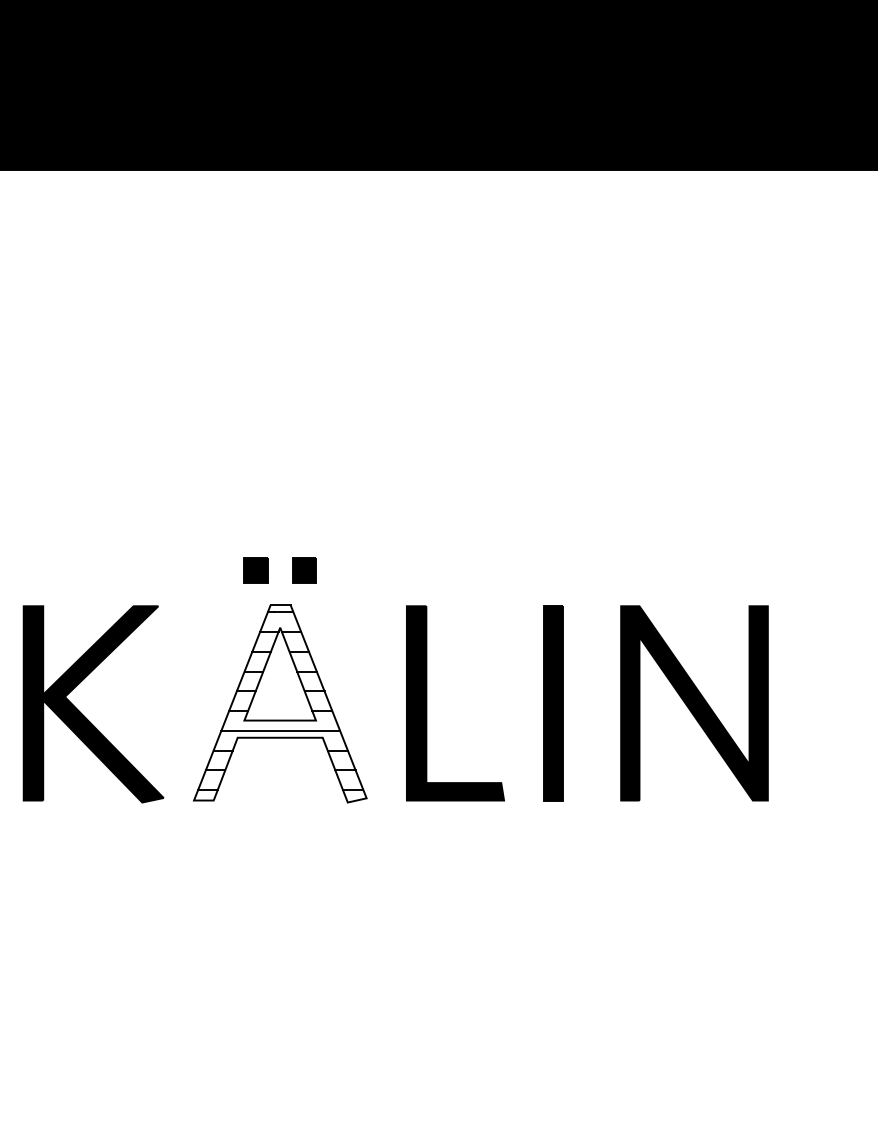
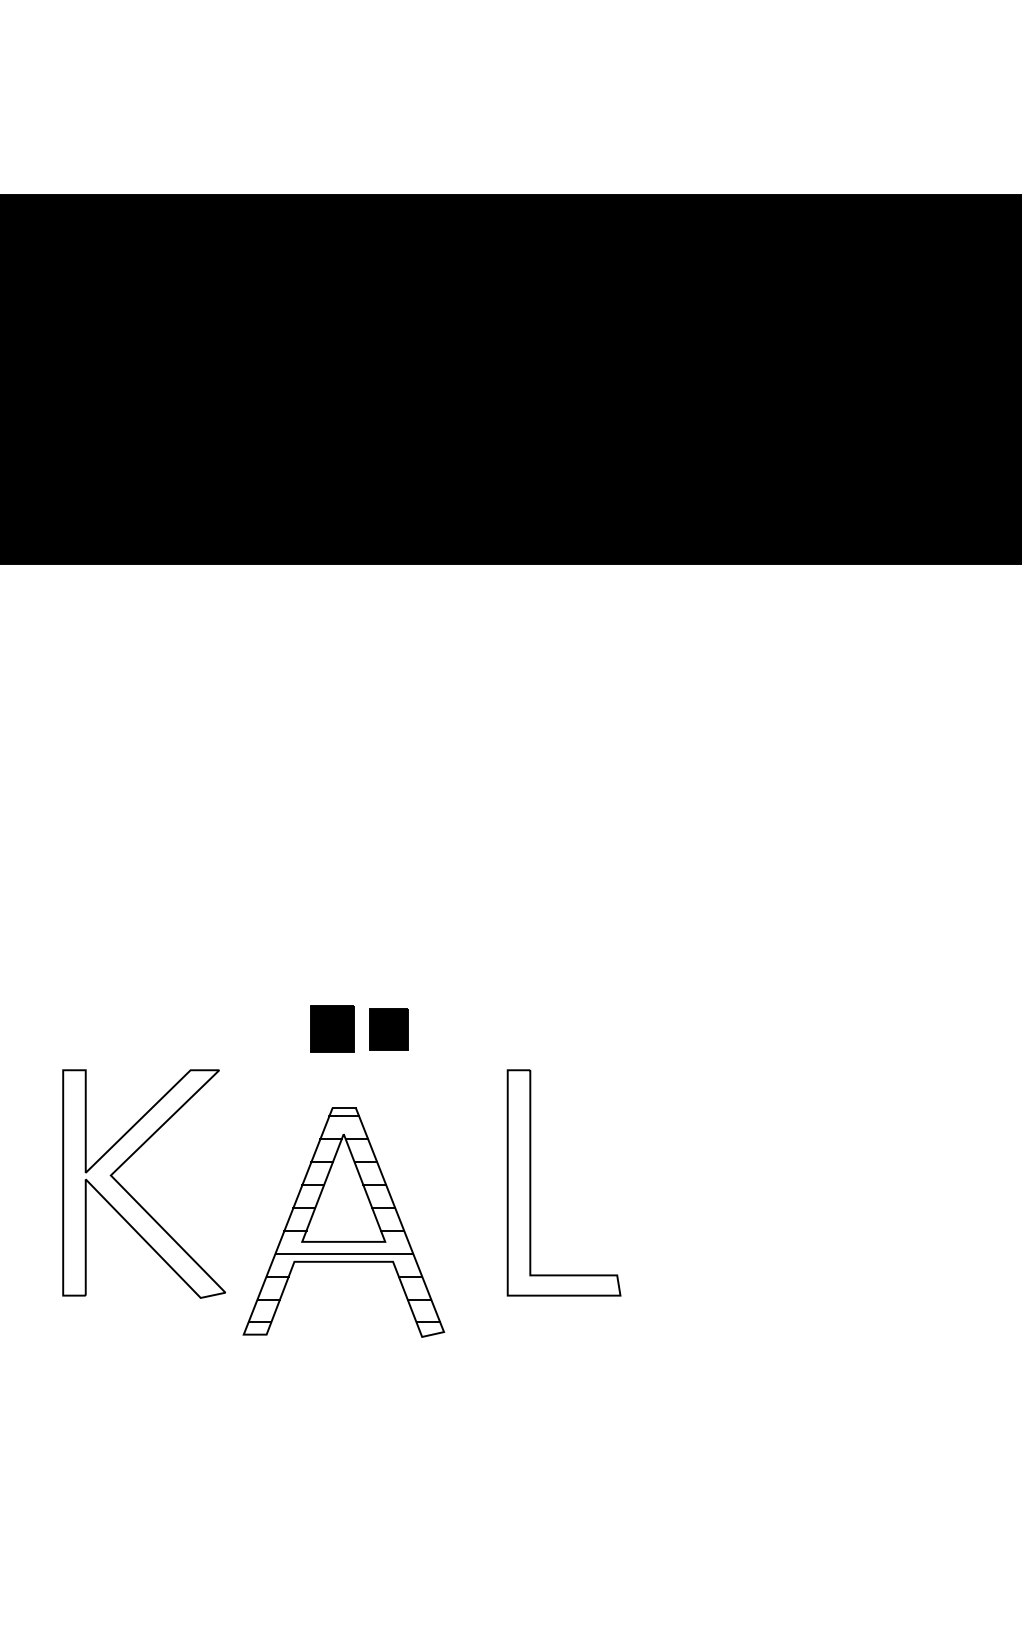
part: (255, 571) -> (332, 1029), size x1.6
part: (304, 571) -> (388, 1029), size x1.4
fill: (93, 703) -> (144, 1183), removed
part: (280, 703) -> (343, 1222), moved
fill: (454, 703) -> (563, 1182), removed
part: (553, 703) -> (677, 1182), removed
part: (694, 703) -> (841, 1182), removed

